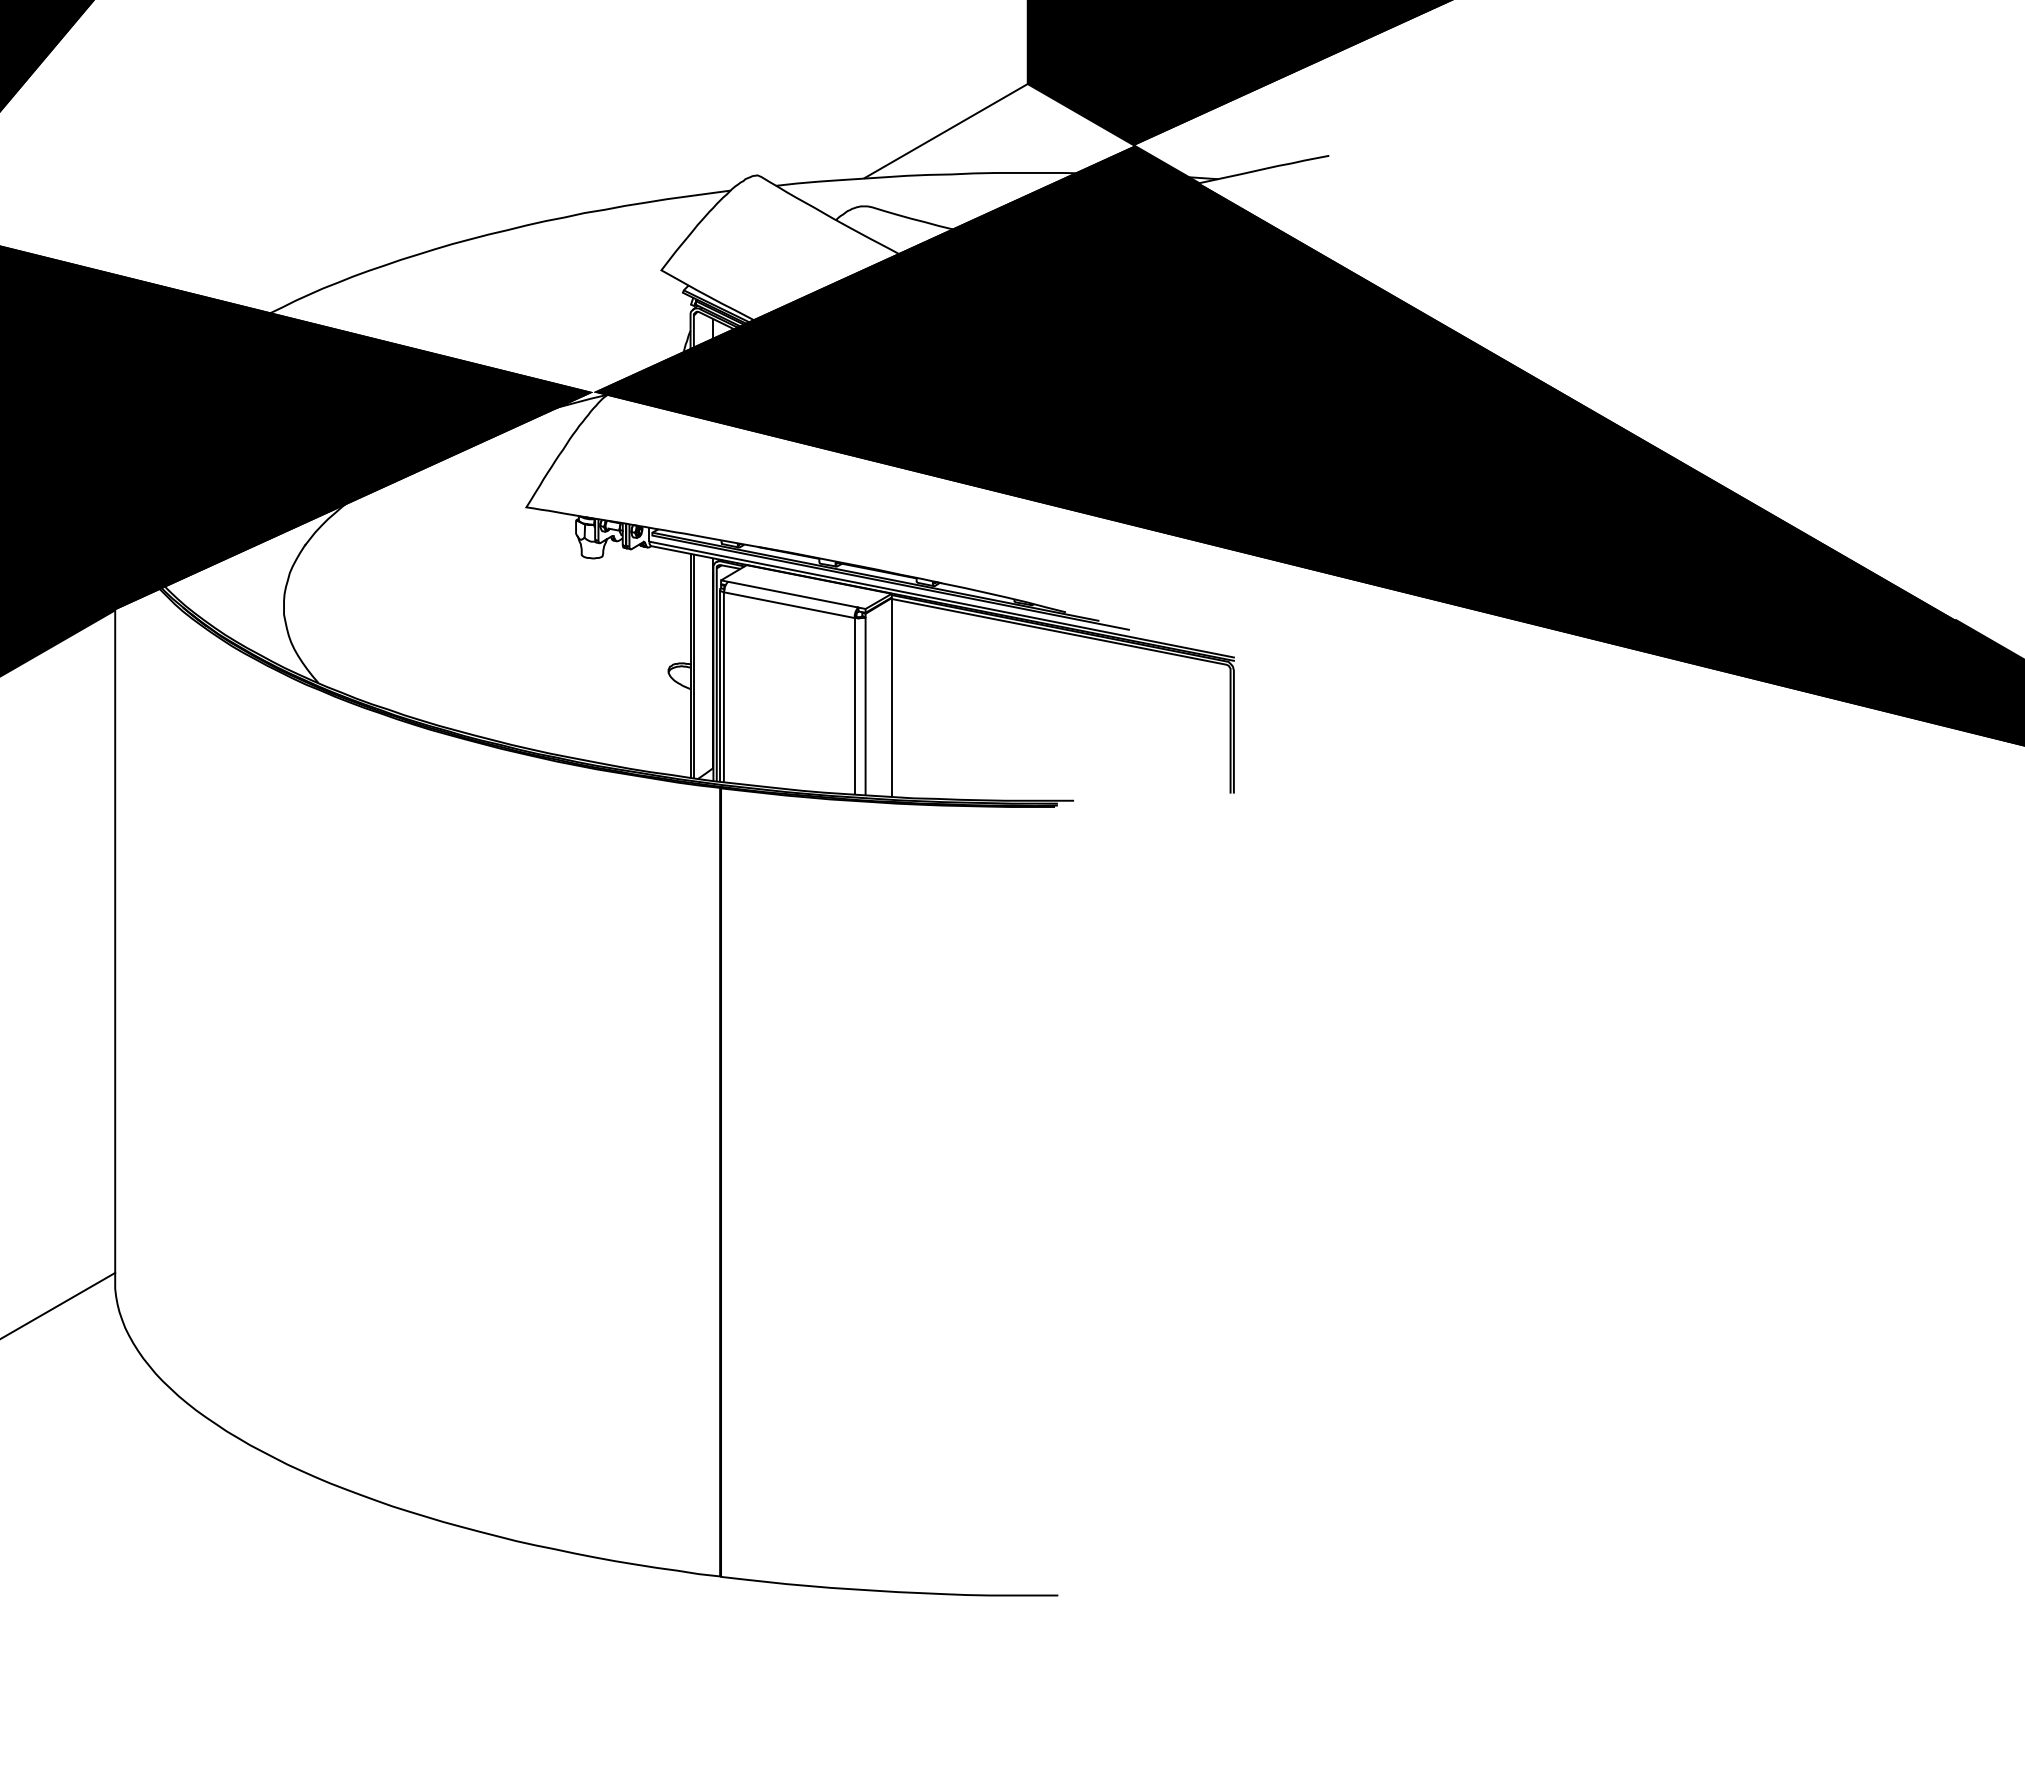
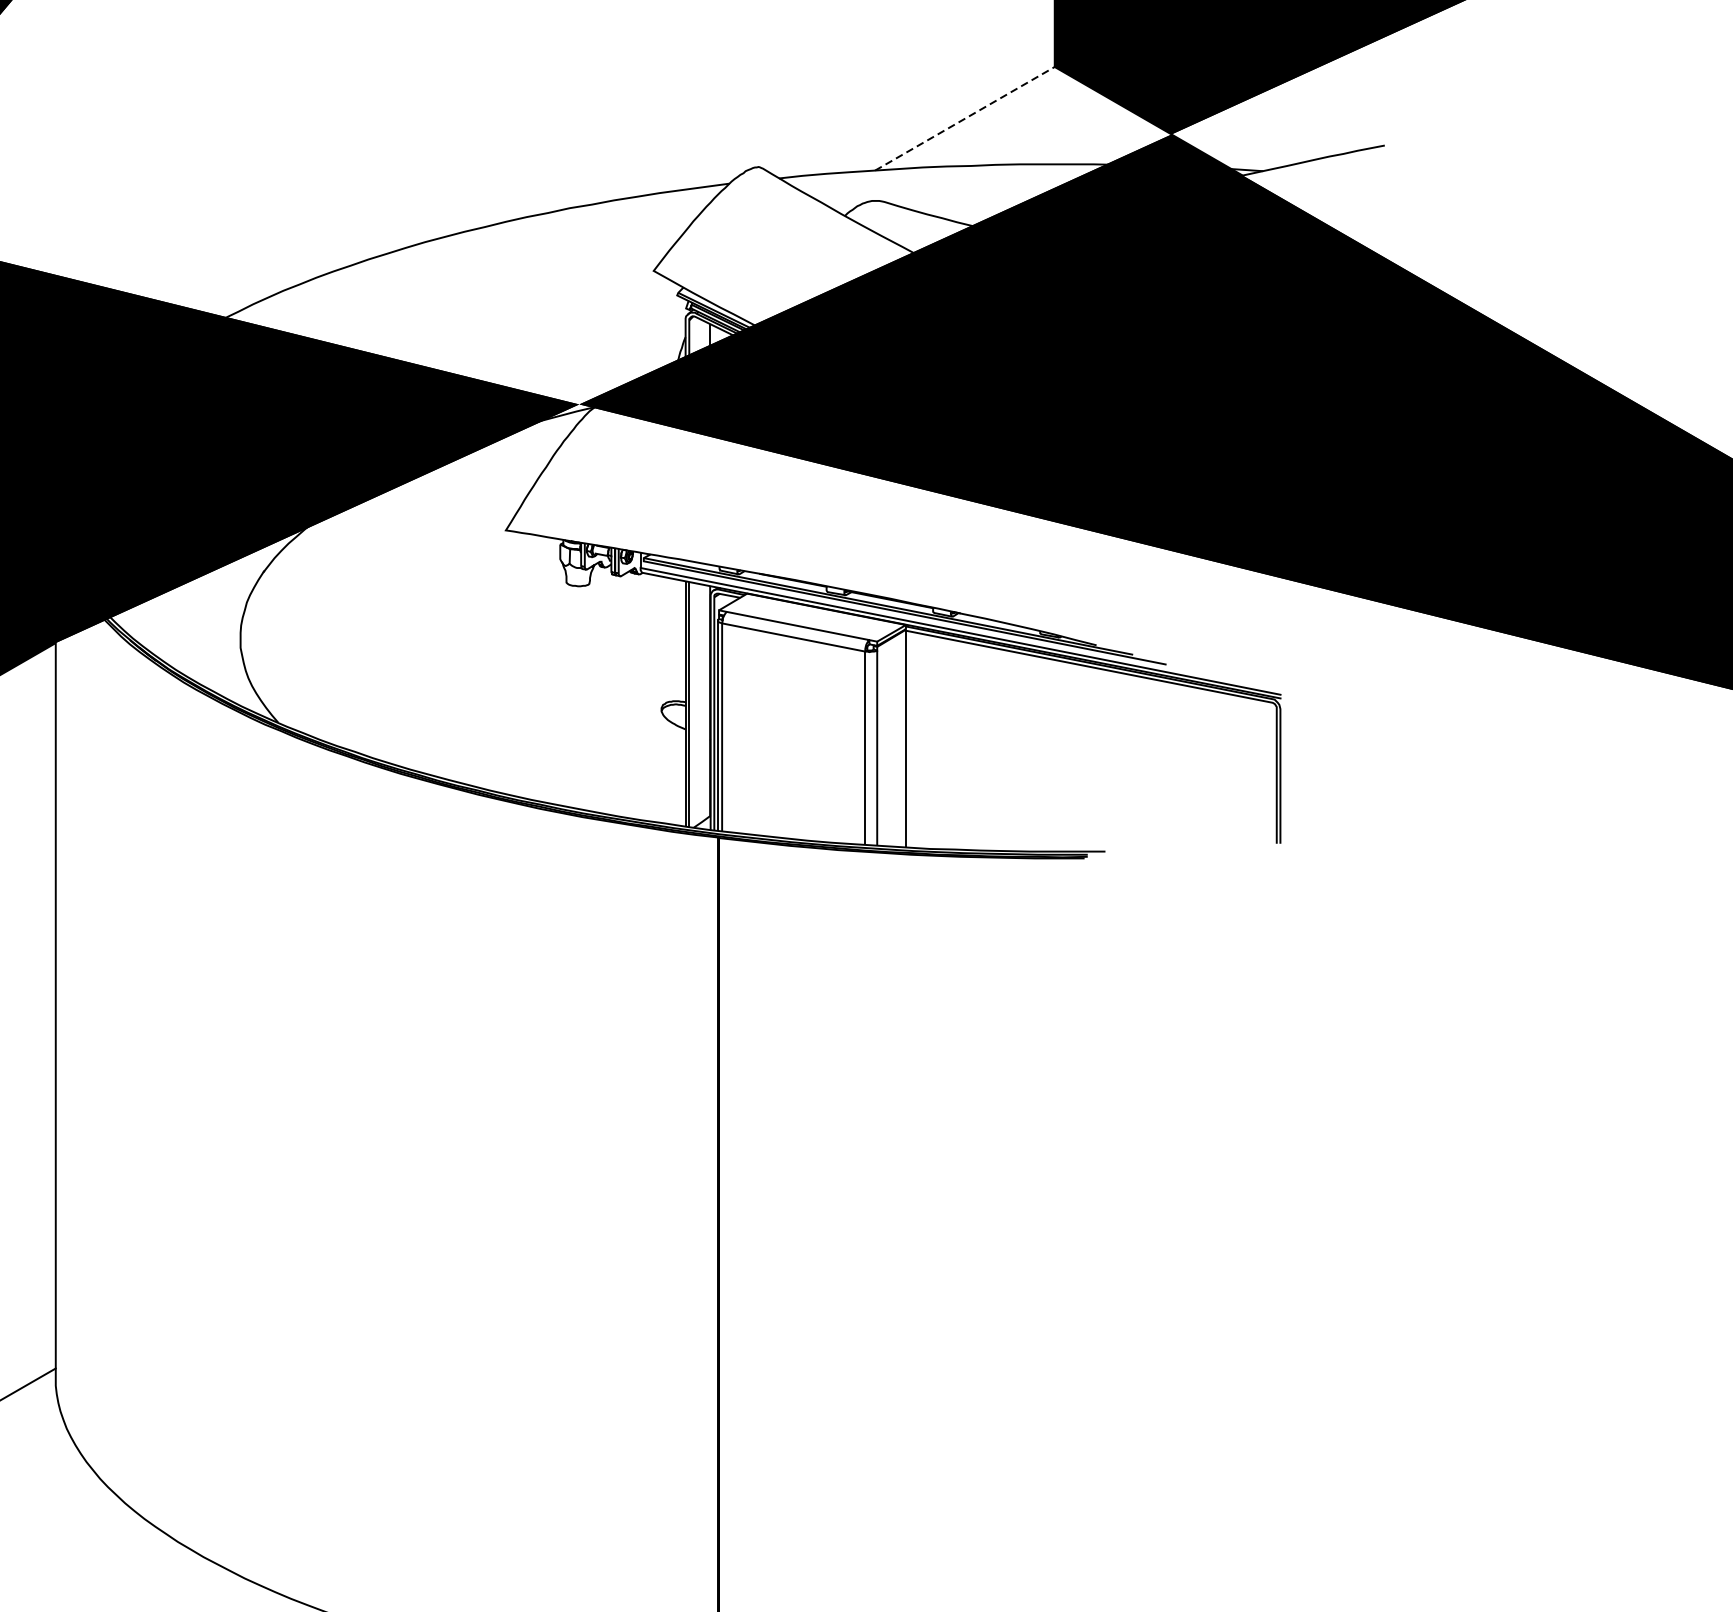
line: (945, 131) -> (964, 118), solid -> dashed

